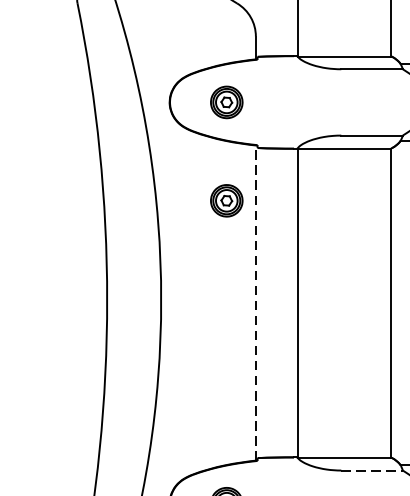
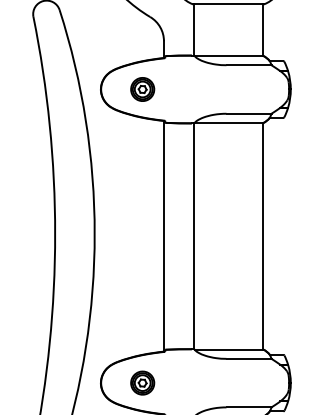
part: (226, 200) -> (142, 161), removed
line: (255, 301) -> (163, 235), dashed -> solid
line: (371, 470) -> (248, 358), dashed -> solid

